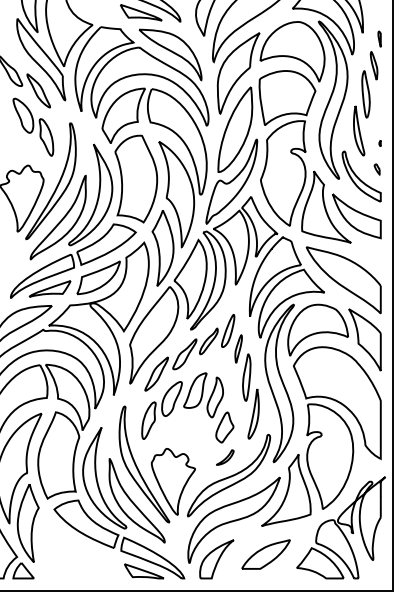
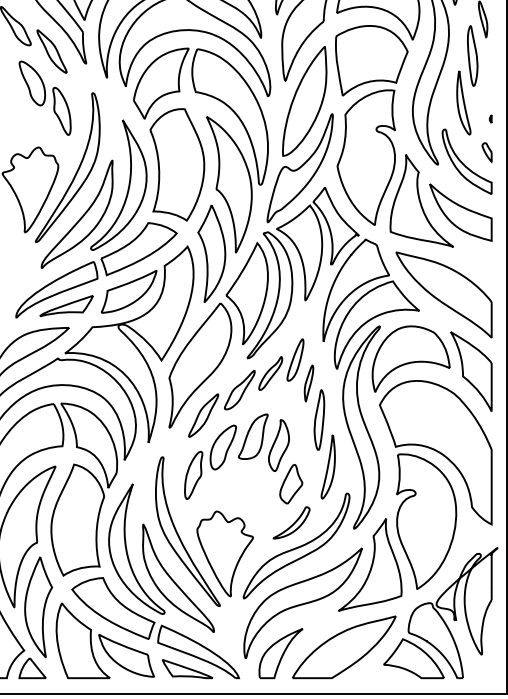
part: (376, 169) -> (486, 152), size x1.43
part: (225, 457) -> (292, 522), size x1.67
part: (79, 549) -> (104, 640), added
part: (265, 554) -> (343, 647), size x1.67

